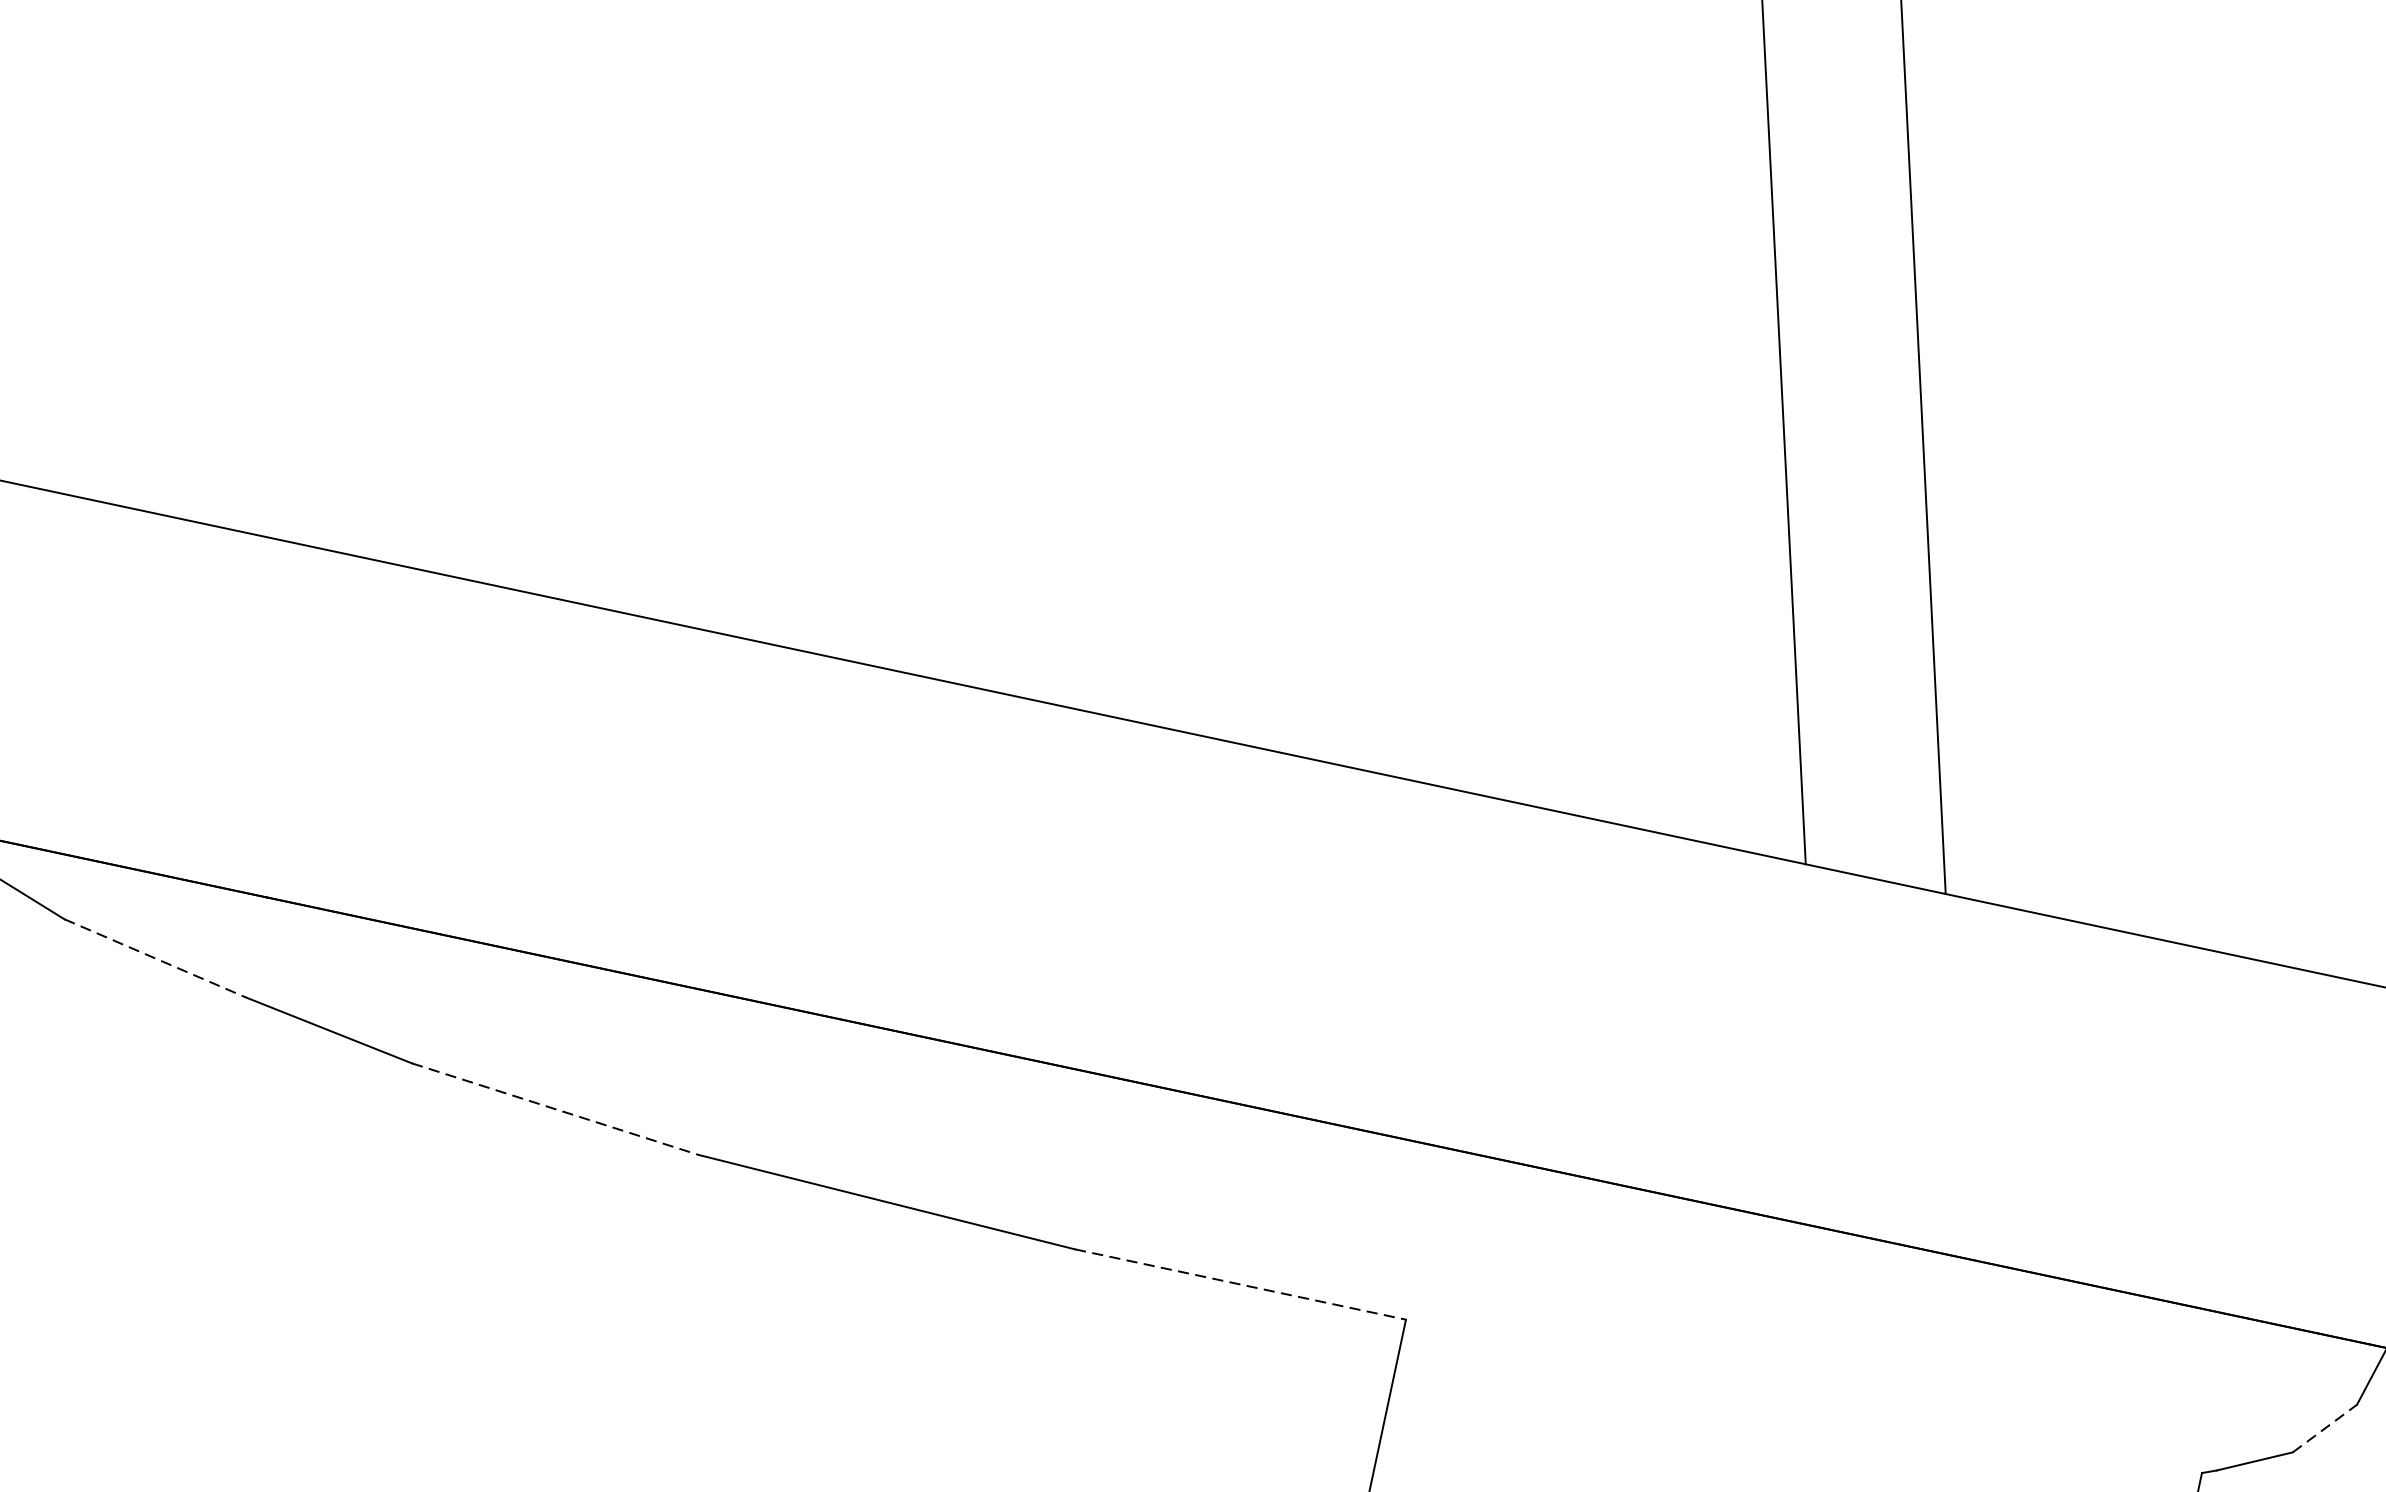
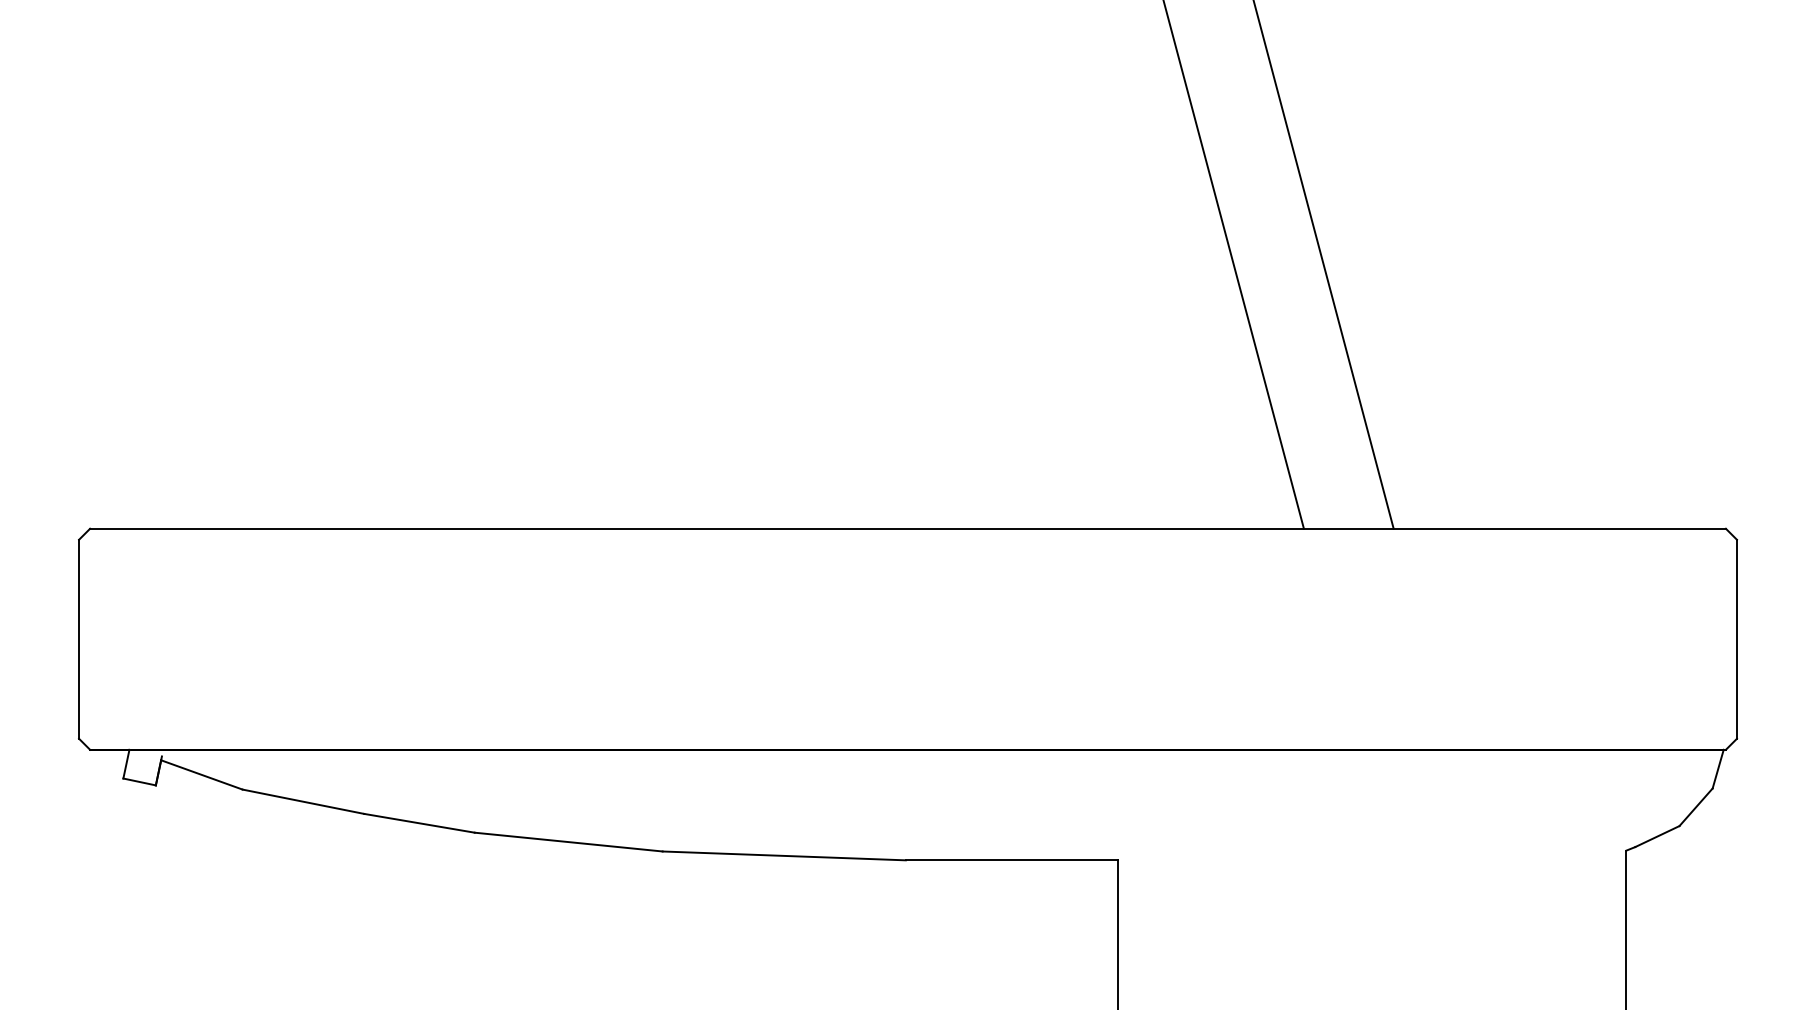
line: (155, 957) -> (303, 801), dashed -> solid
line: (556, 1110) -> (569, 842), dashed -> solid
line: (1241, 1284) -> (1012, 860), dashed -> solid
line: (2325, 1427) -> (1696, 806), dashed -> solid

